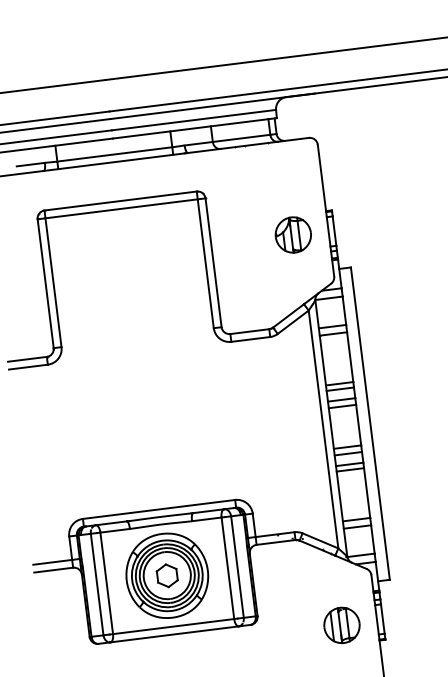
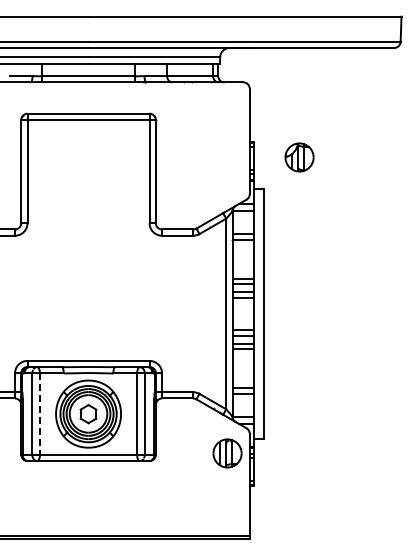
part: (293, 235) -> (299, 157), moved
line: (106, 583) -> (39, 414), solid -> dashed
part: (341, 625) -> (227, 453), moved

